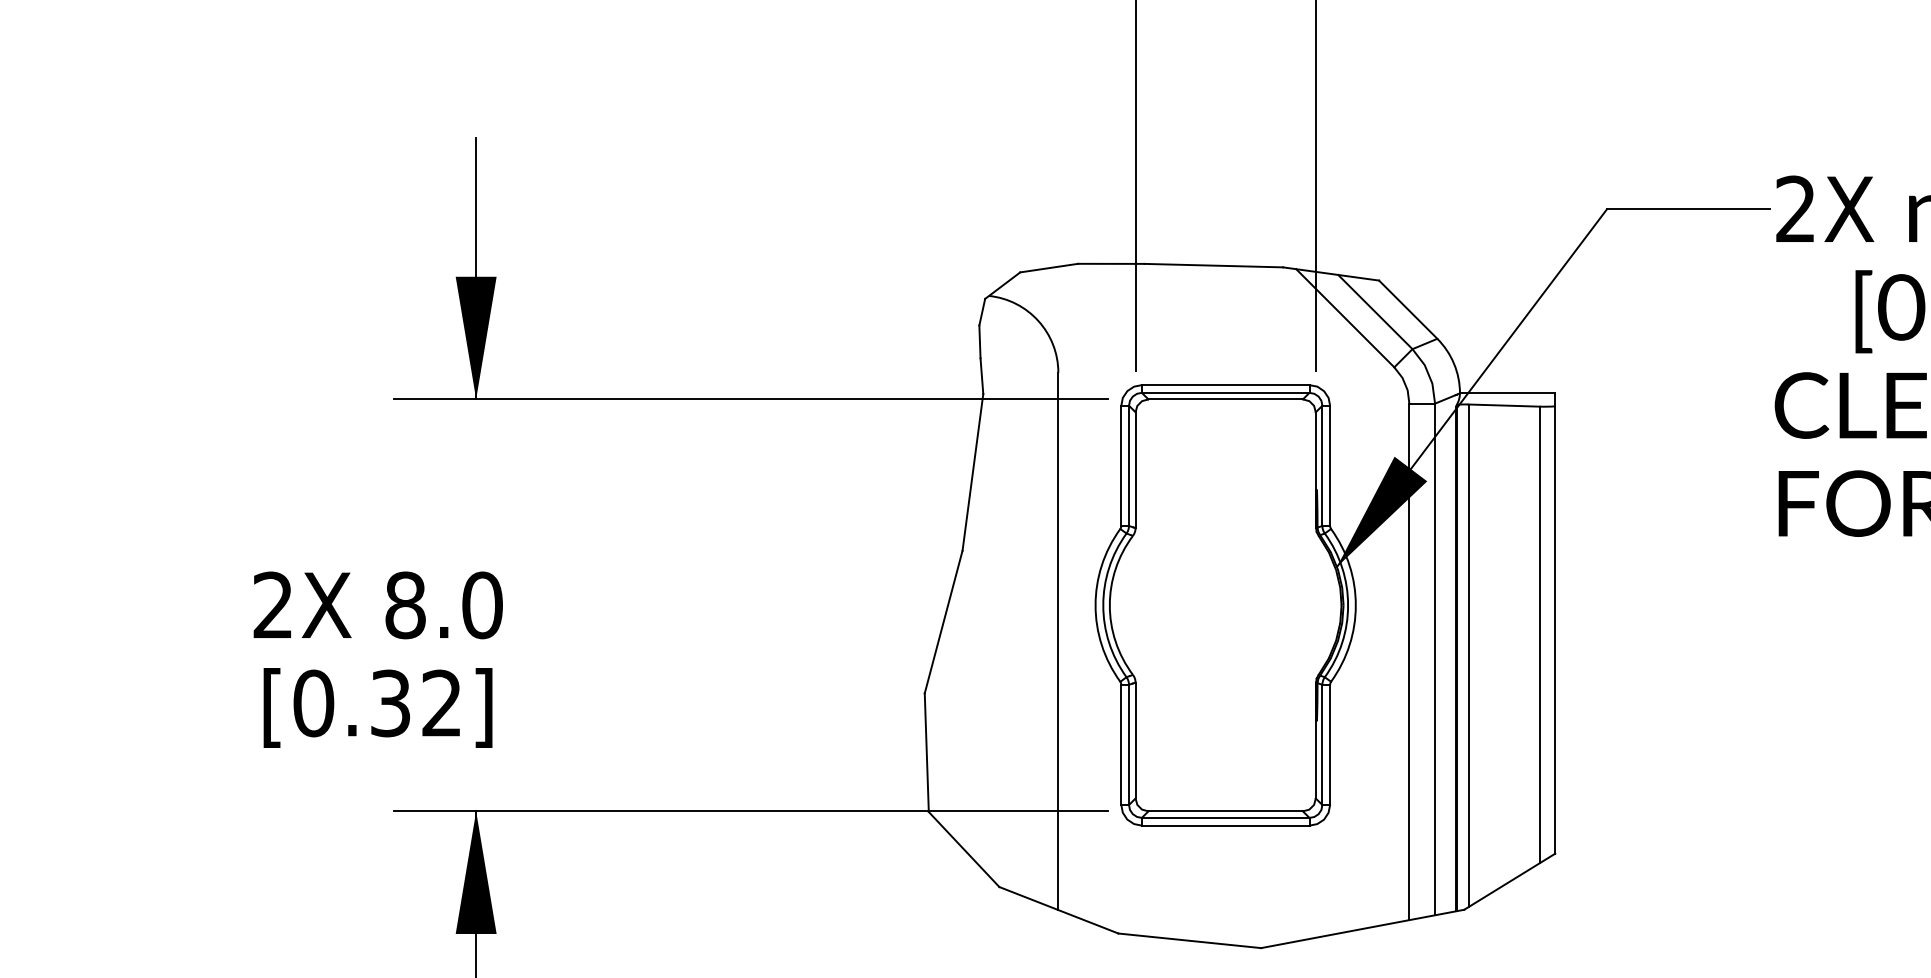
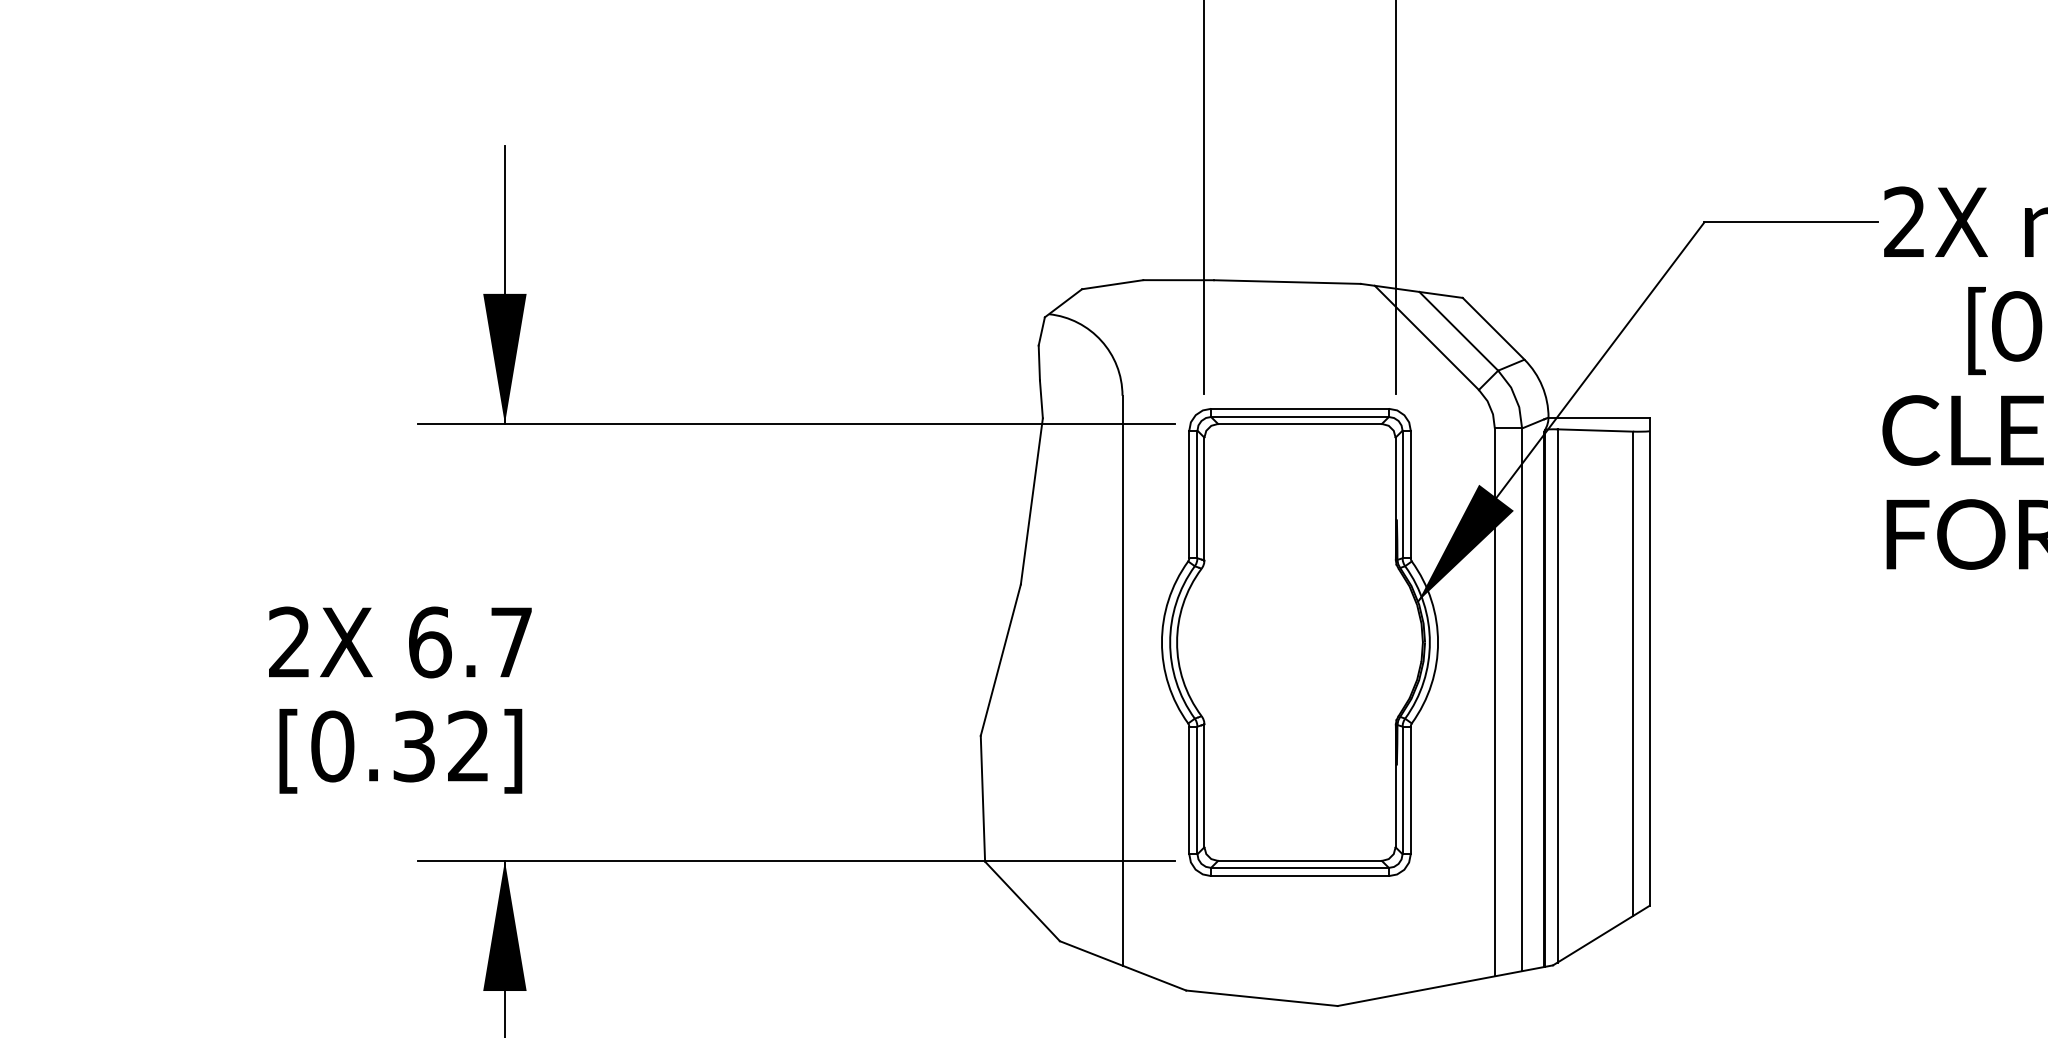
text: (443, 605) -> (470, 642), 8.0 -> 6.7

